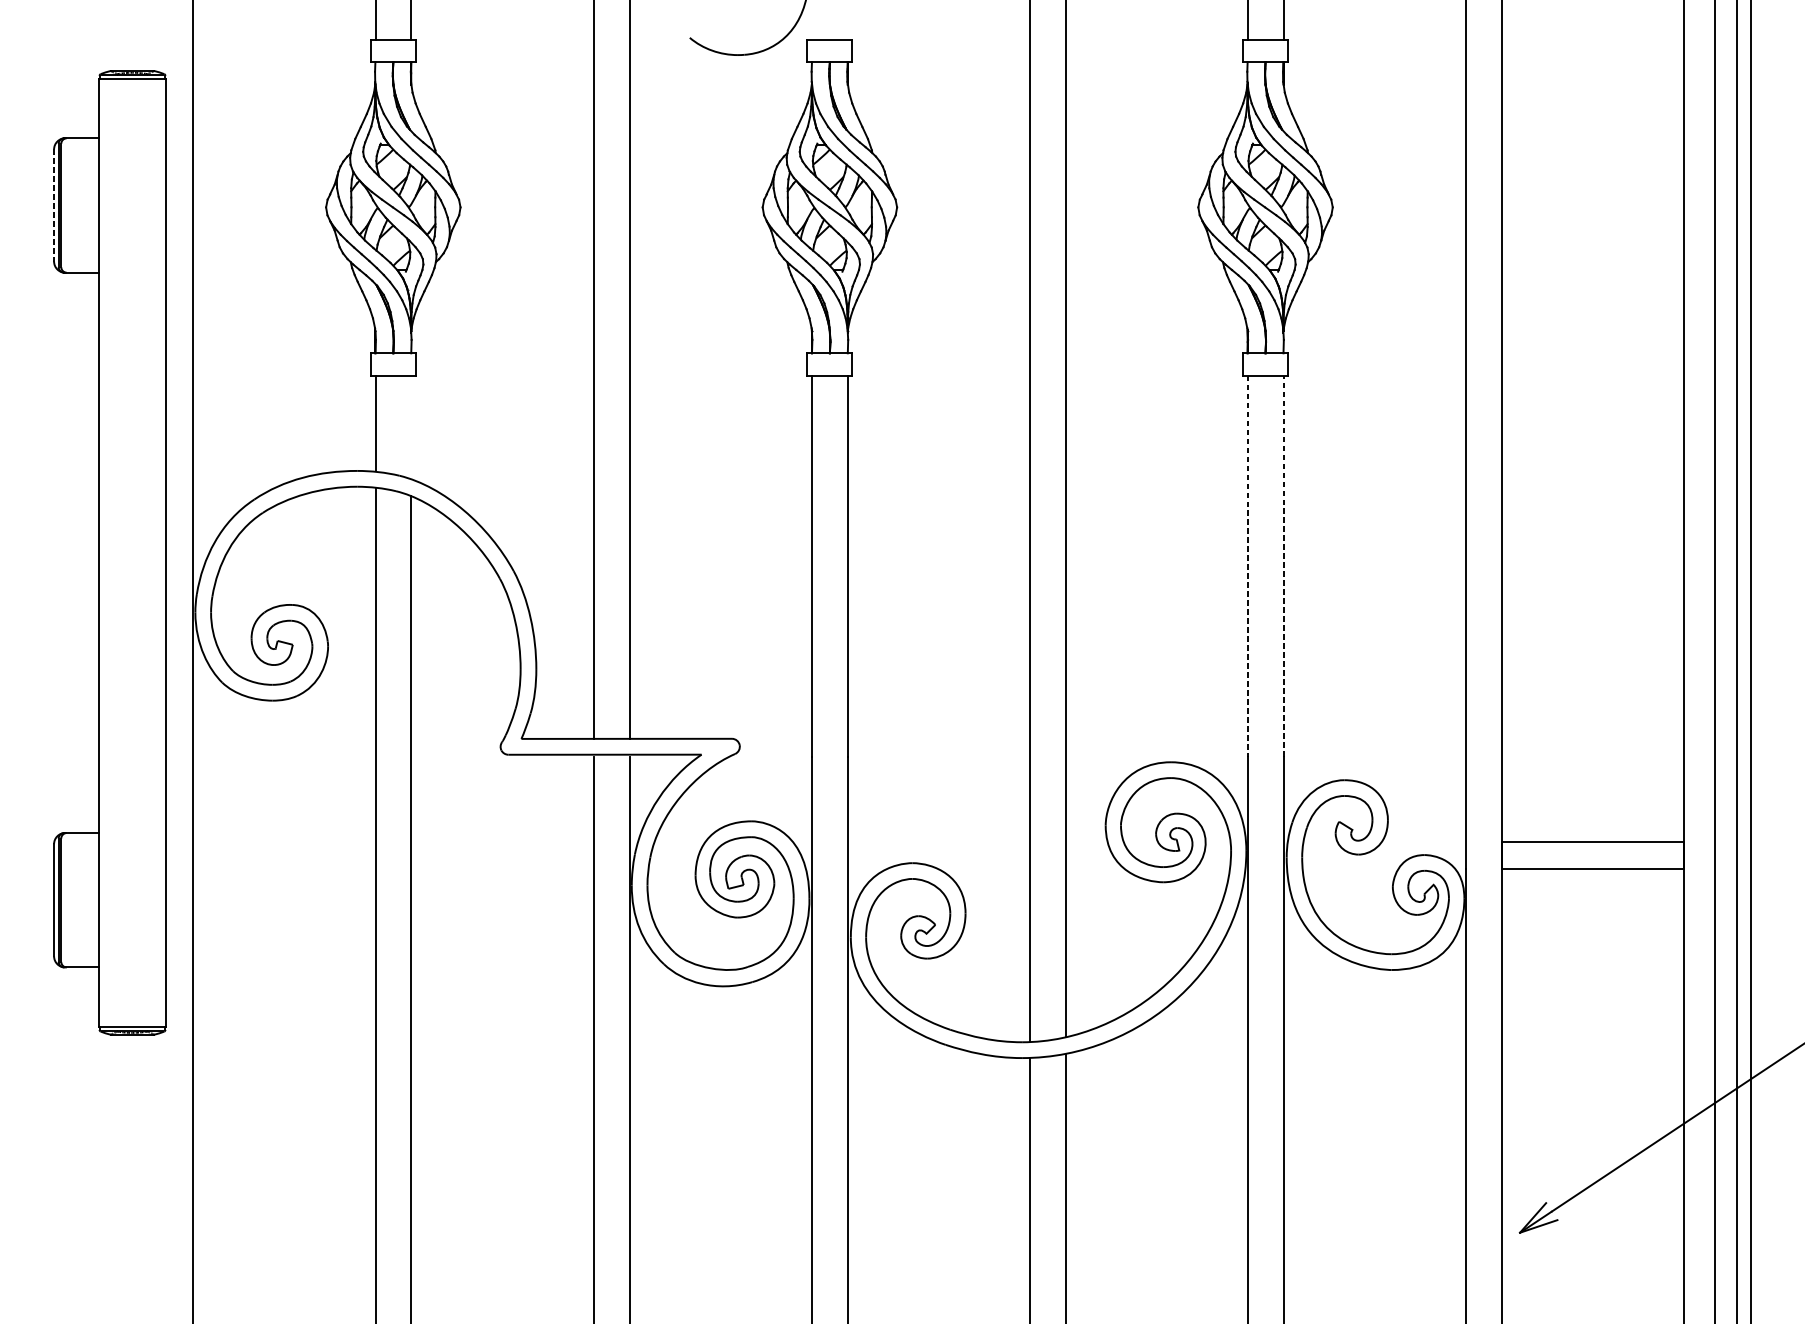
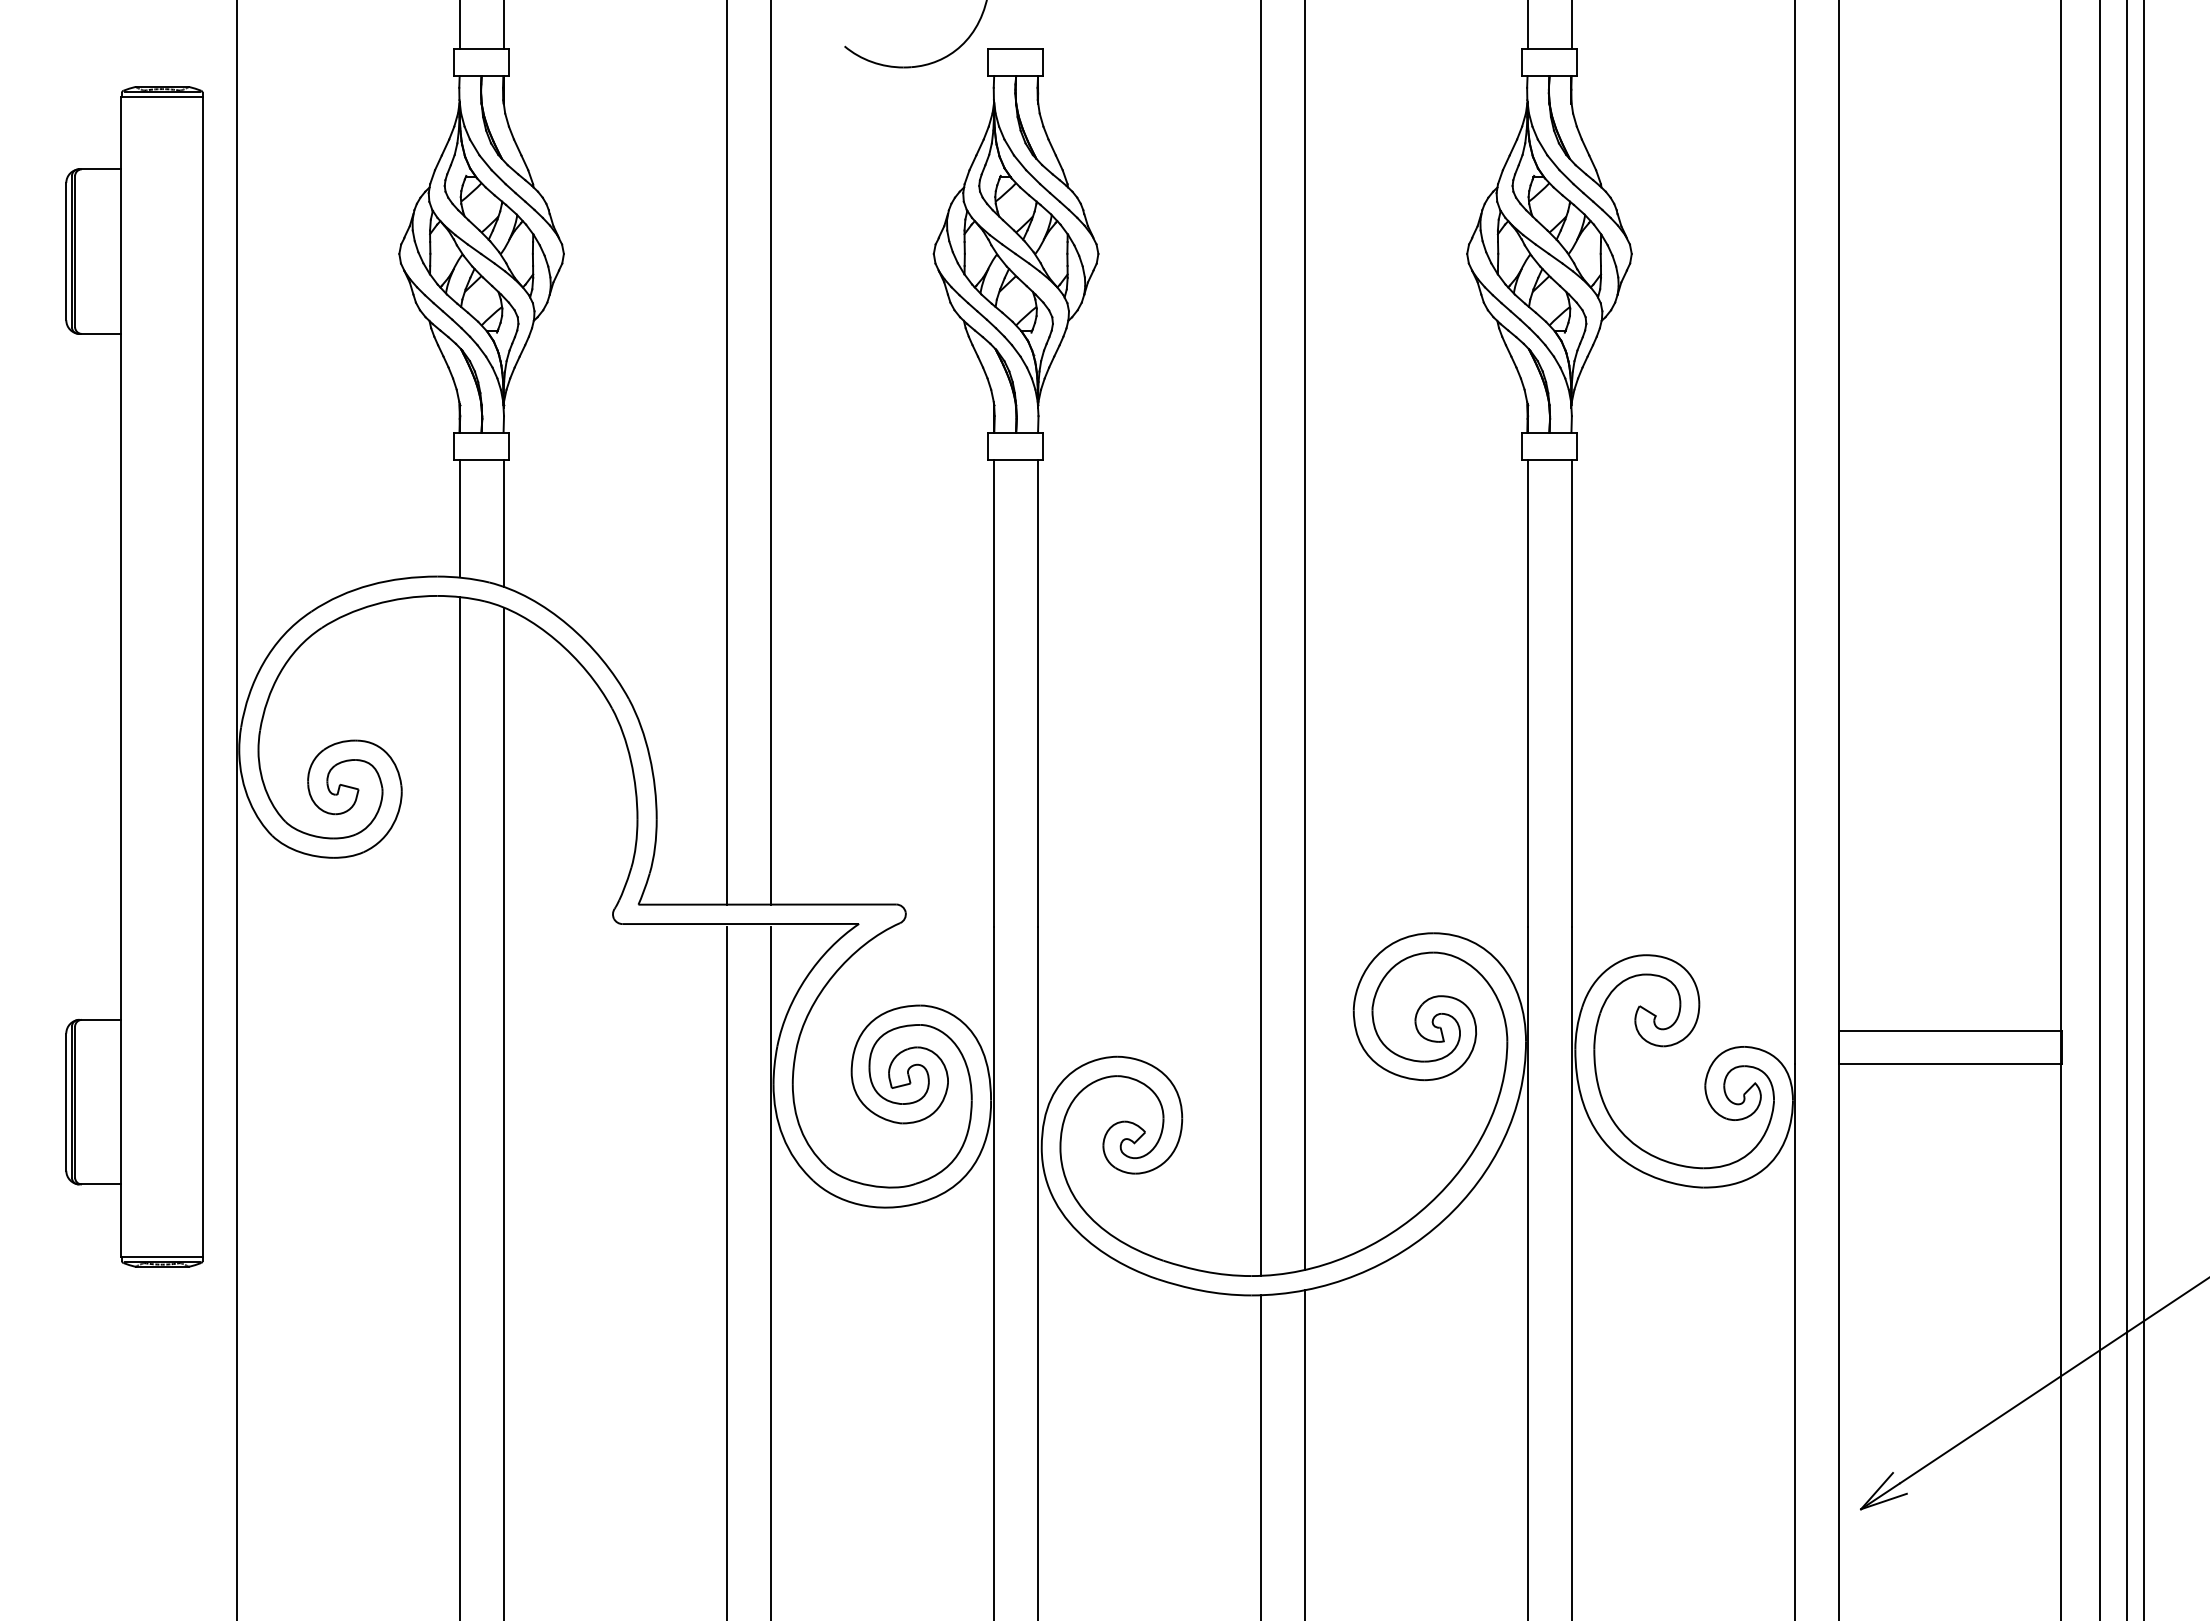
line: (54, 205) -> (66, 251), dashed -> solid
line: (411, 427) -> (503, 523), added
line: (1283, 565) -> (1571, 692), dashed -> solid
line: (1248, 566) -> (1528, 693), dashed -> solid

